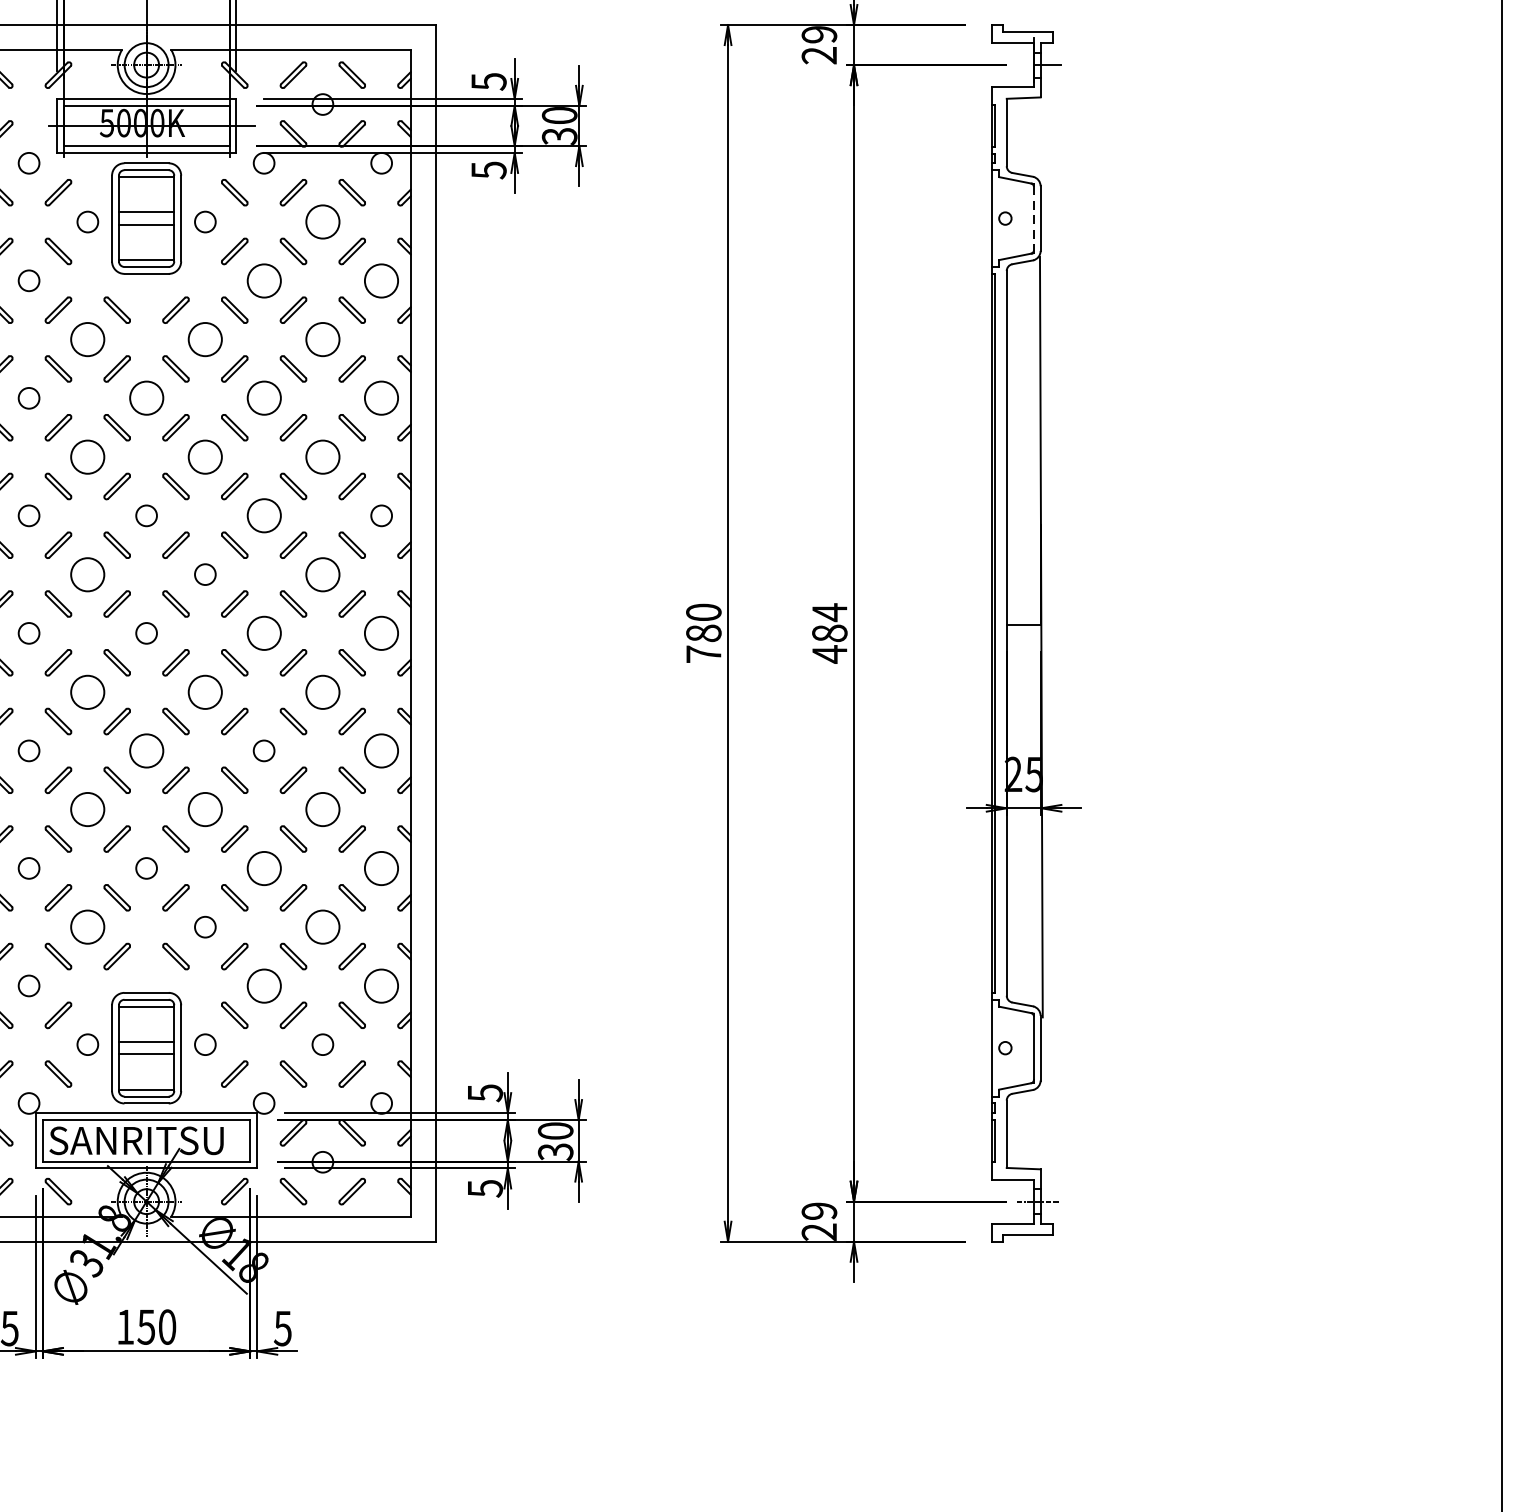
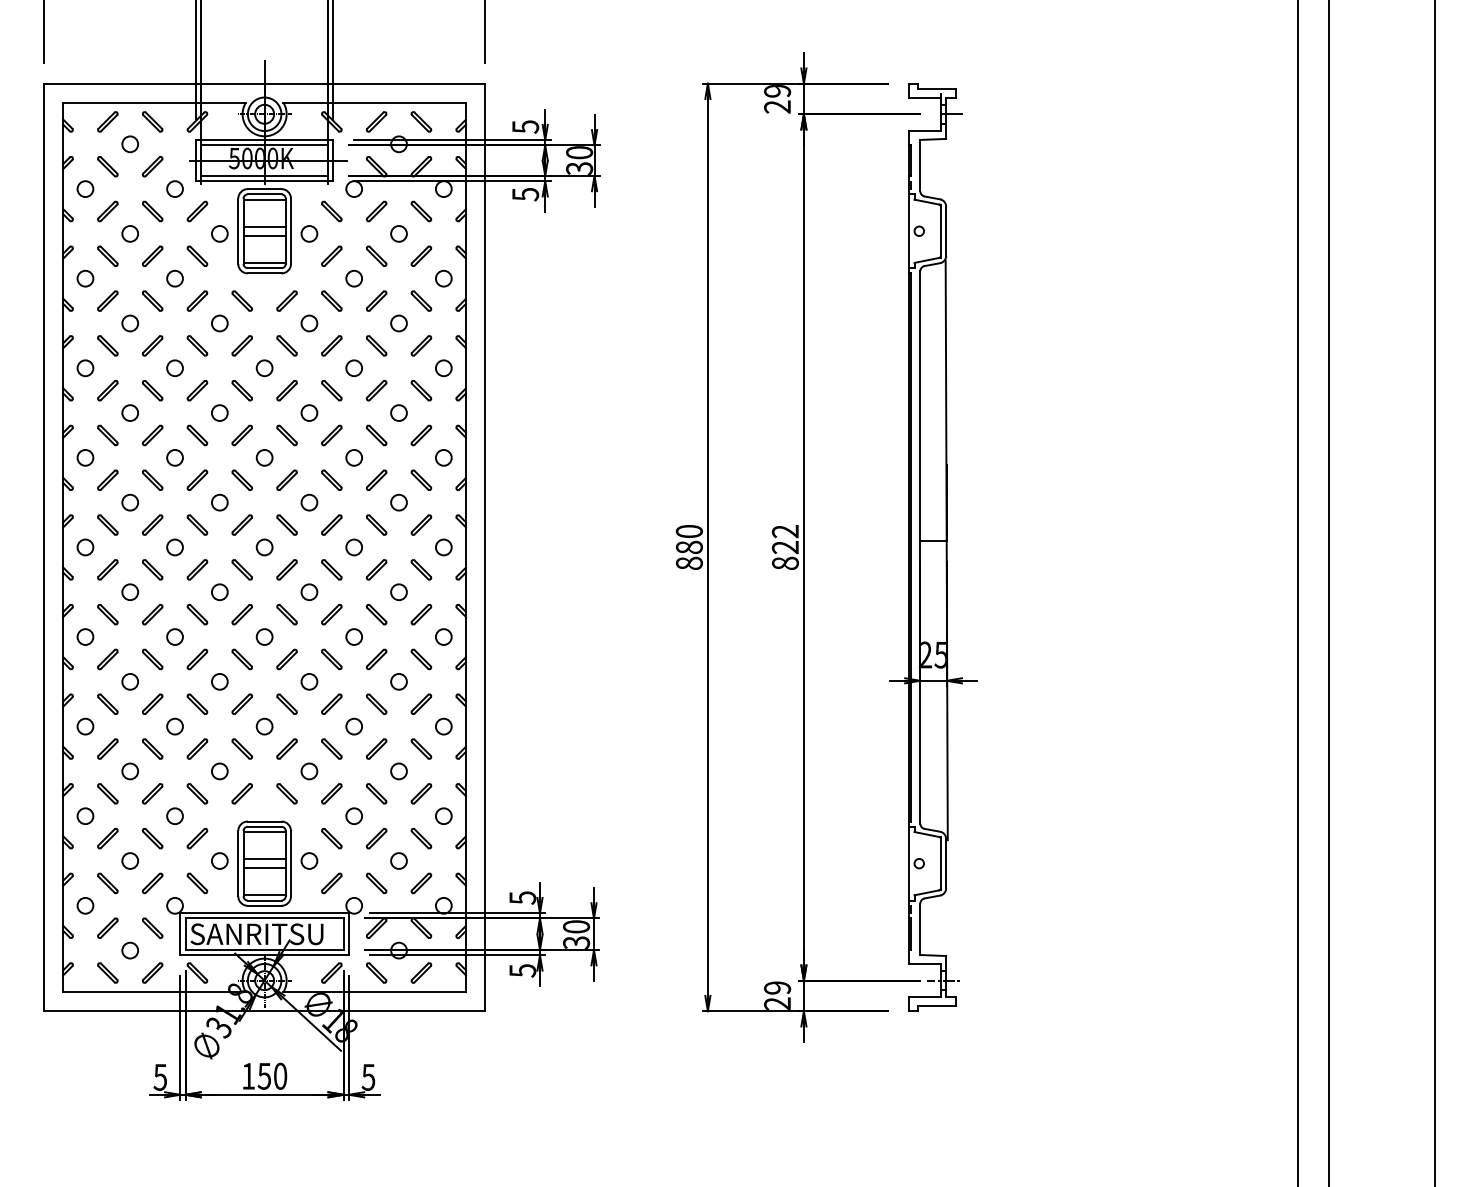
line: (1033, 218) -> (940, 231), dashed -> solid
circle: (322, 221) -> (398, 233), size x0.62
circle: (263, 280) -> (353, 278), size x0.62
circle: (381, 280) -> (443, 278), size x0.62
circle: (87, 339) -> (219, 323), size x0.62
circle: (205, 339) -> (309, 323), size x0.62
circle: (322, 339) -> (398, 323), size x0.62
circle: (146, 398) -> (264, 368), size x0.62
circle: (263, 398) -> (353, 368), size x0.62
circle: (381, 398) -> (443, 368), size x0.62
circle: (87, 456) -> (219, 412), size x0.62
circle: (205, 456) -> (309, 412), size x0.62
circle: (322, 456) -> (398, 412), size x0.62
circle: (263, 515) -> (353, 457), size x0.62
circle: (87, 574) -> (219, 502), size x0.62
circle: (322, 574) -> (398, 502), size x0.62
circle: (263, 633) -> (353, 547), size x0.62
circle: (381, 633) -> (443, 547), size x0.62
text: (829, 633) -> (785, 547), 484 -> 822
text: (703, 653) -> (689, 562), 780 -> 880
circle: (87, 691) -> (219, 591), size x0.62
circle: (205, 691) -> (309, 591), size x0.62
circle: (322, 691) -> (398, 591), size x0.62
circle: (146, 750) -> (264, 636), size x0.62
circle: (381, 750) -> (443, 636), size x0.62
circle: (87, 809) -> (219, 681), size x0.62
circle: (205, 809) -> (309, 681), size x0.62
circle: (322, 809) -> (398, 681), size x0.62
circle: (263, 868) -> (353, 726), size x0.62
circle: (381, 868) -> (443, 726), size x0.62
circle: (87, 927) -> (219, 771), size x0.62
circle: (322, 927) -> (398, 771), size x0.62
circle: (263, 984) -> (353, 815), size x0.62
circle: (381, 984) -> (443, 815), size x0.62

